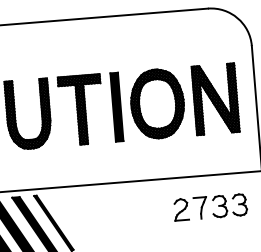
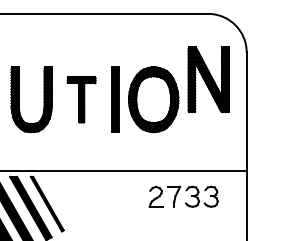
part: (215, 99) -> (208, 79), moved
part: (81, 109) -> (81, 99), size x0.7
part: (210, 207) -> (183, 196), moved

